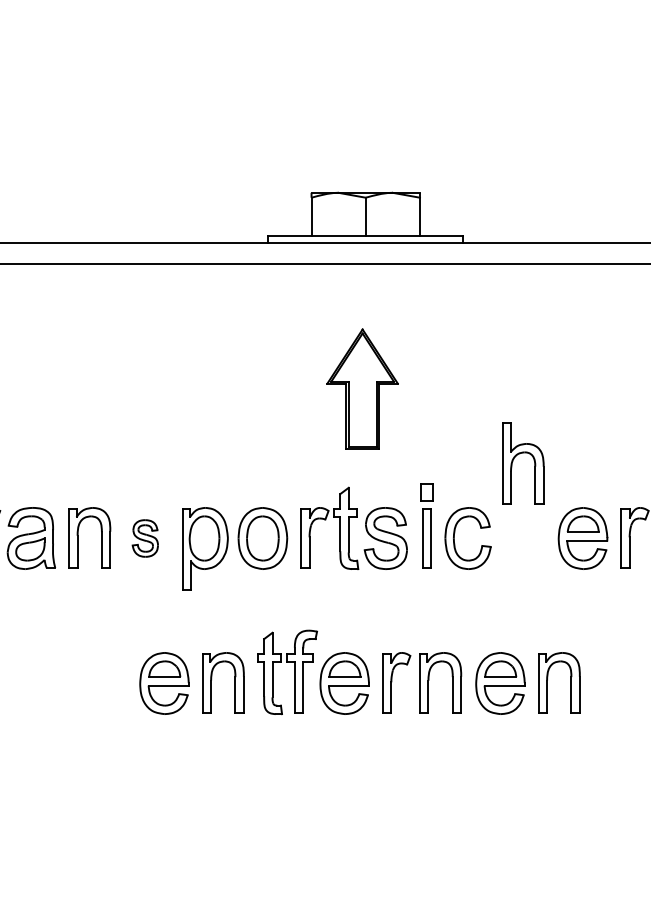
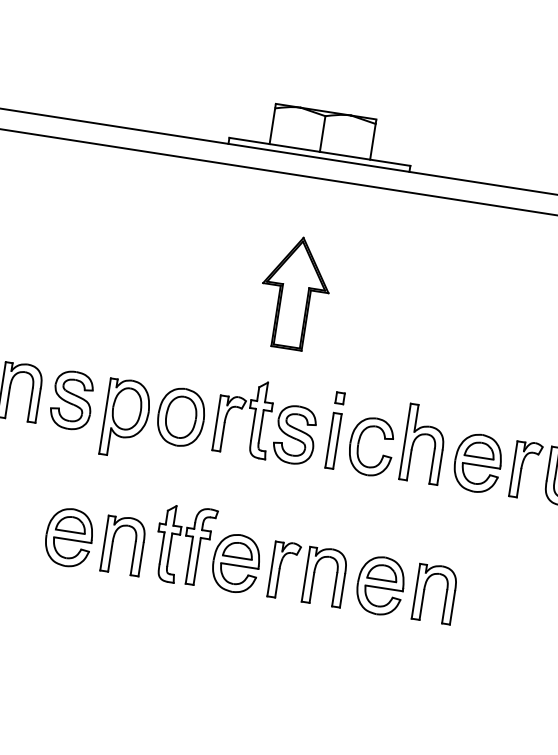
part: (519, 454) -> (421, 435), moved
part: (426, 492) -> (339, 398), size x0.71
part: (145, 538) -> (72, 400), size x1.67

